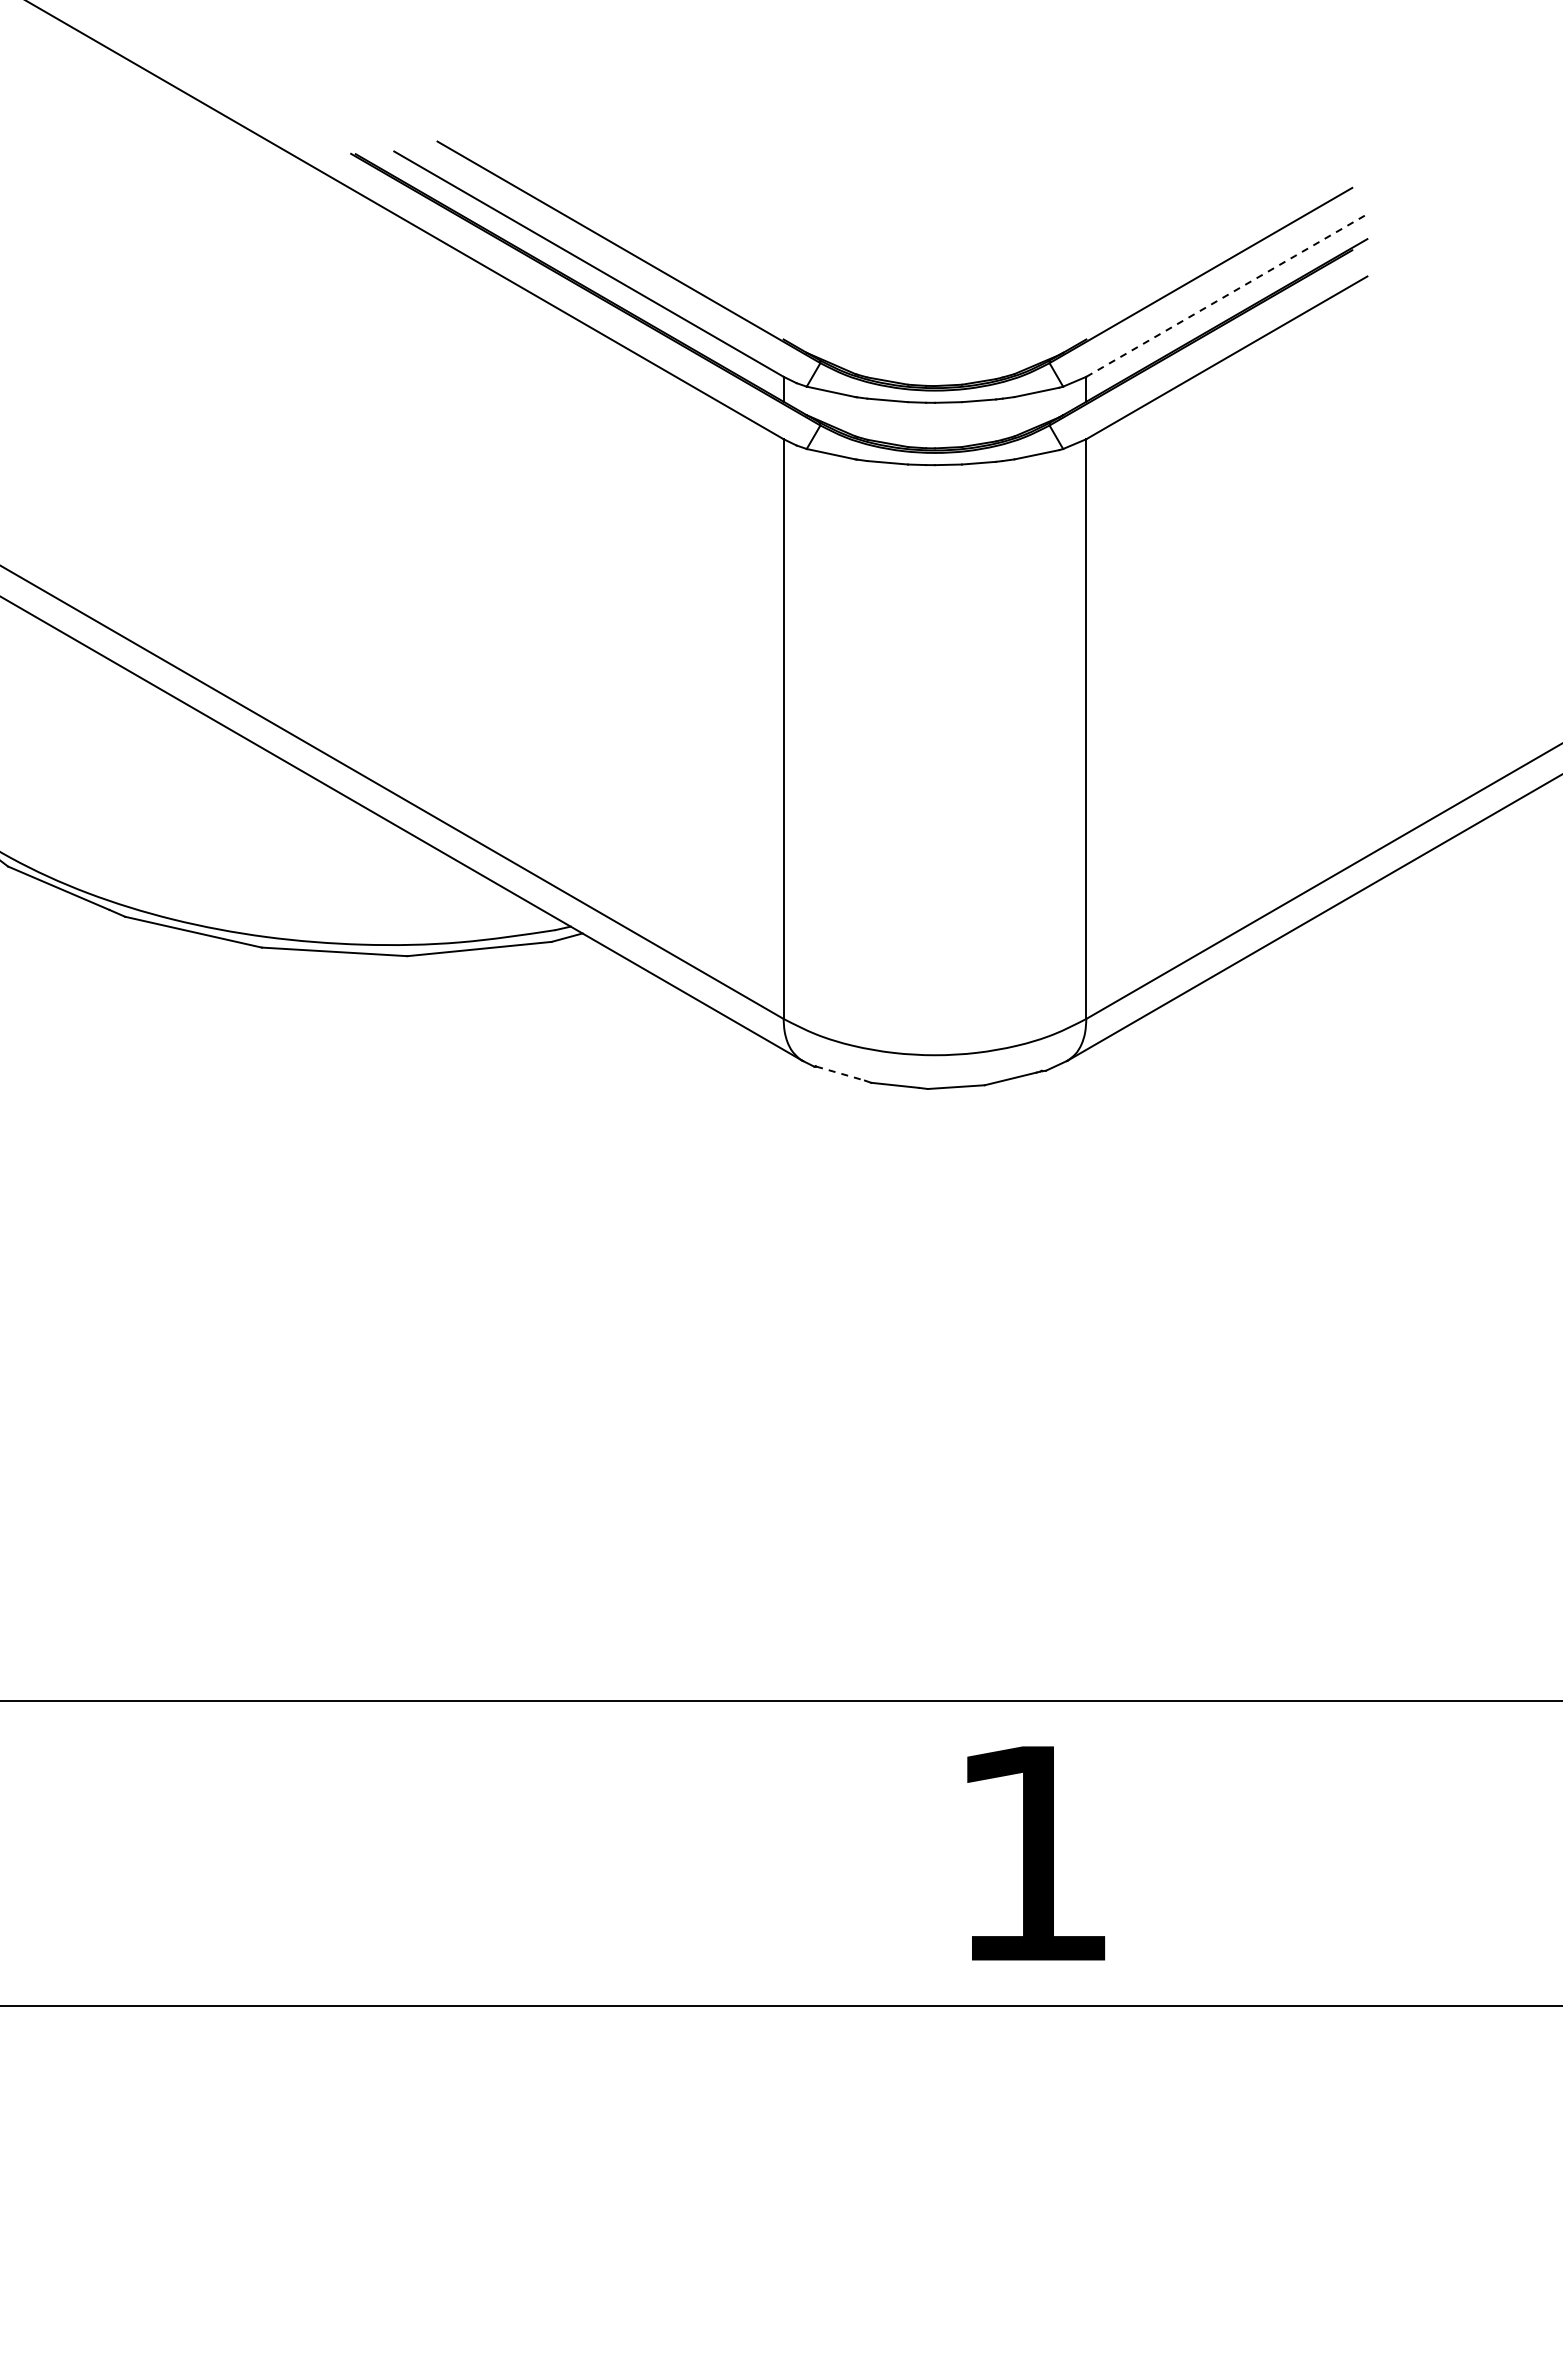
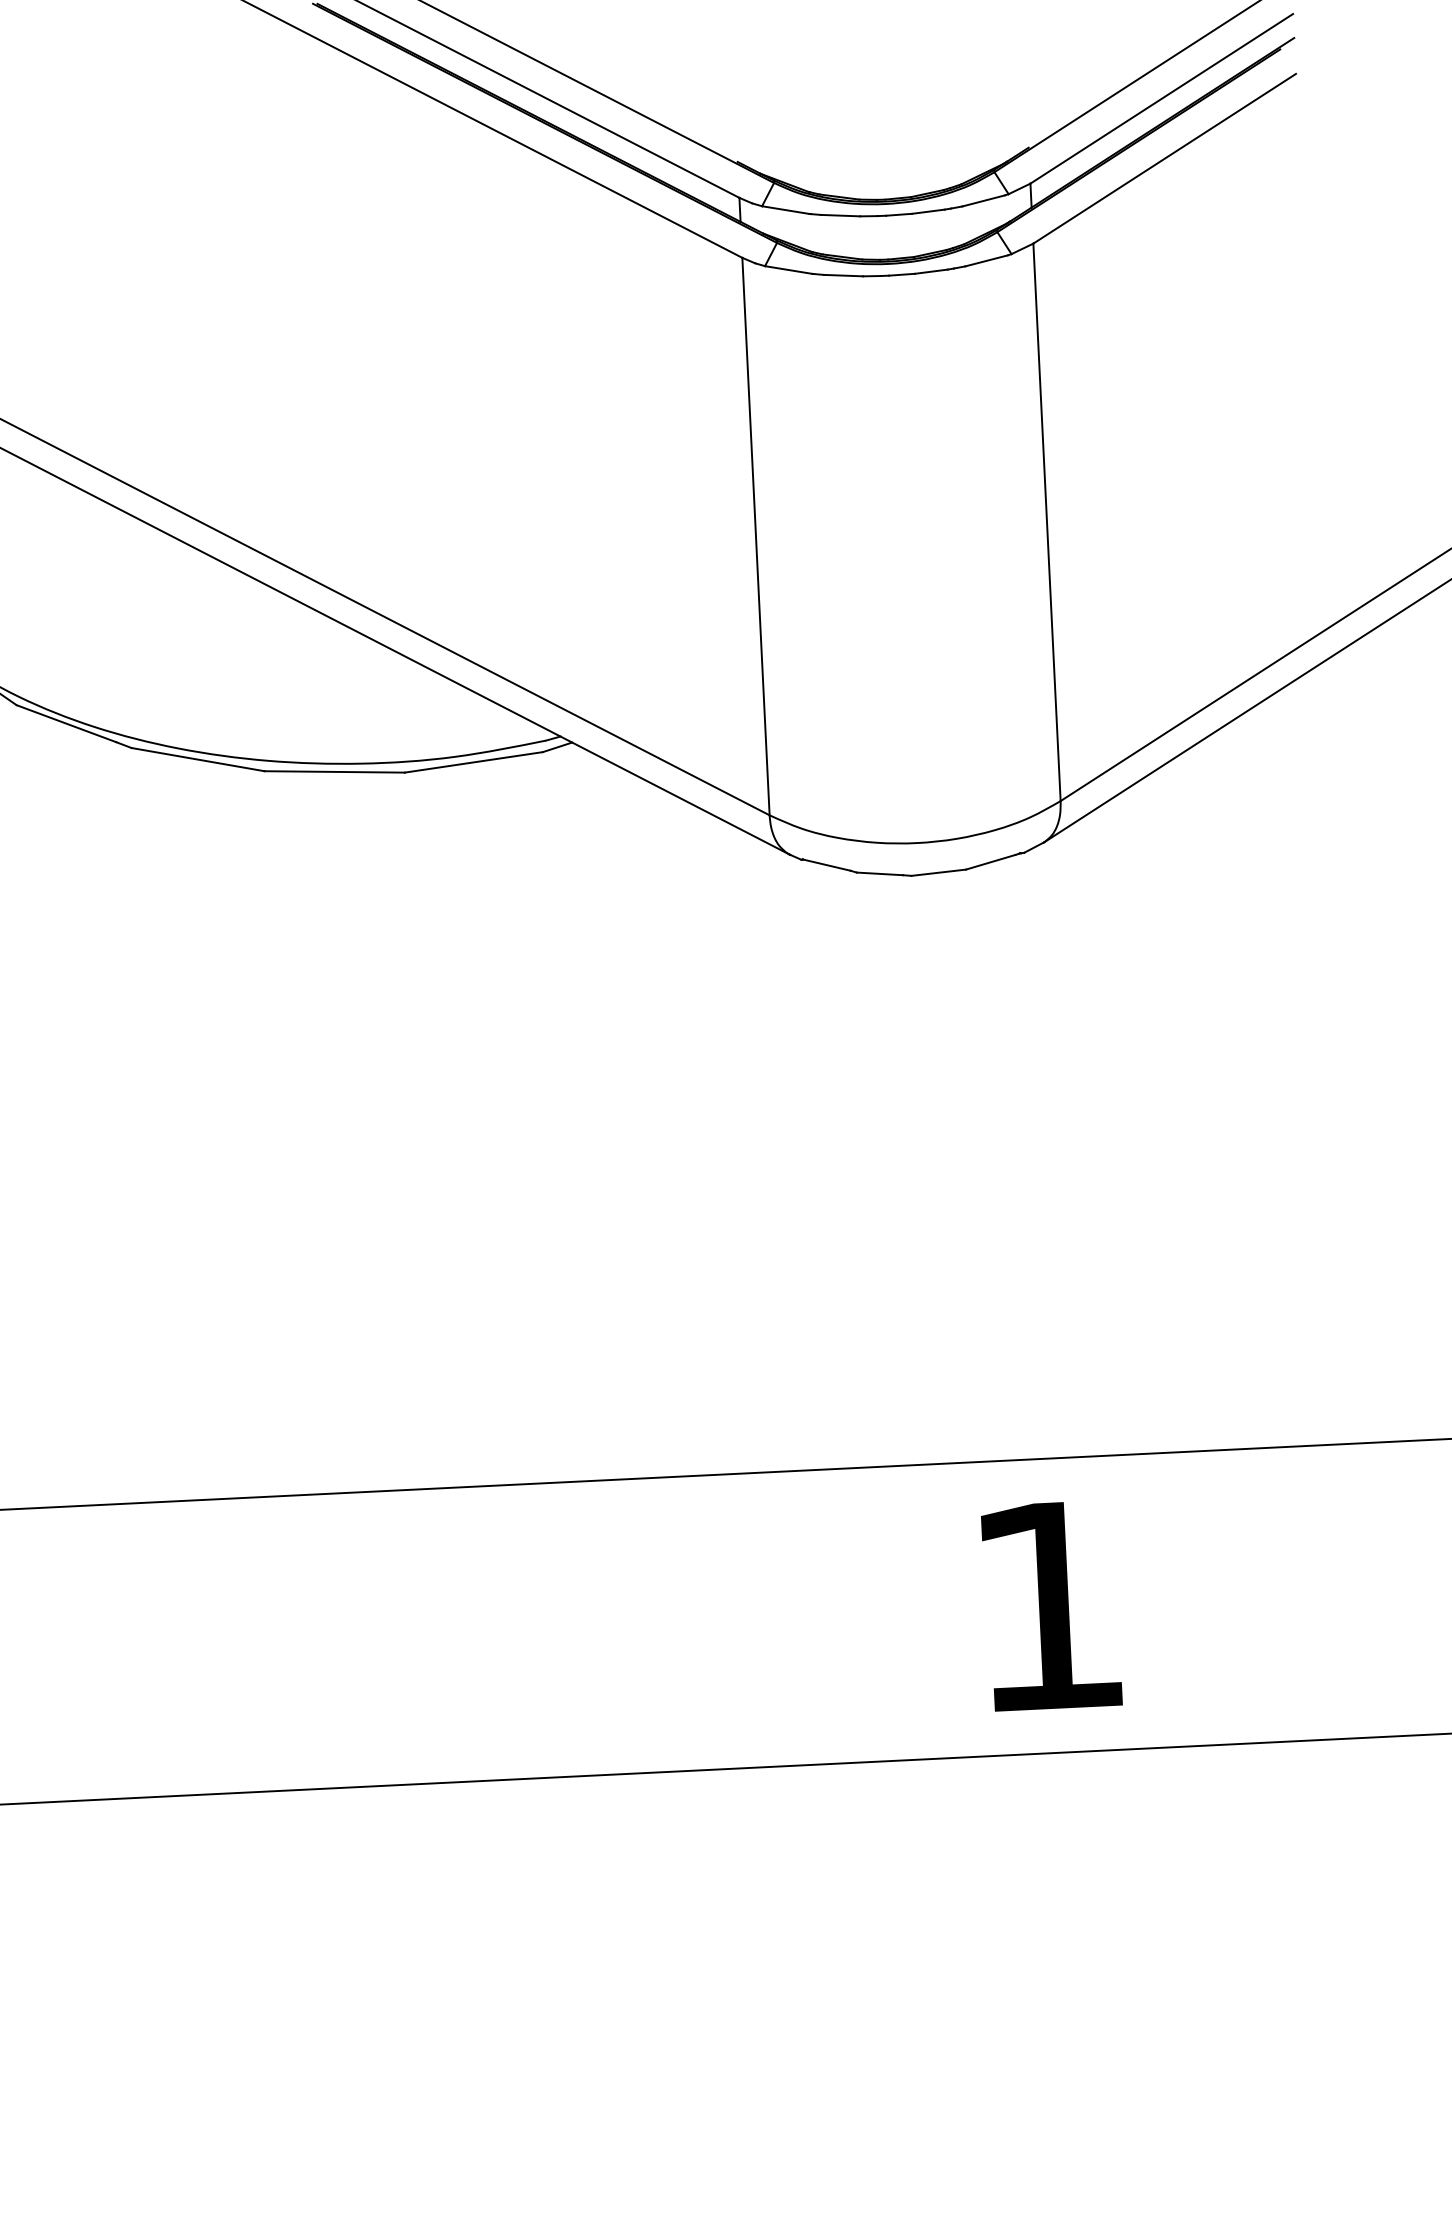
line: (1227, 295) -> (1162, 98), dashed -> solid
line: (841, 1073) -> (827, 865), dashed -> solid

